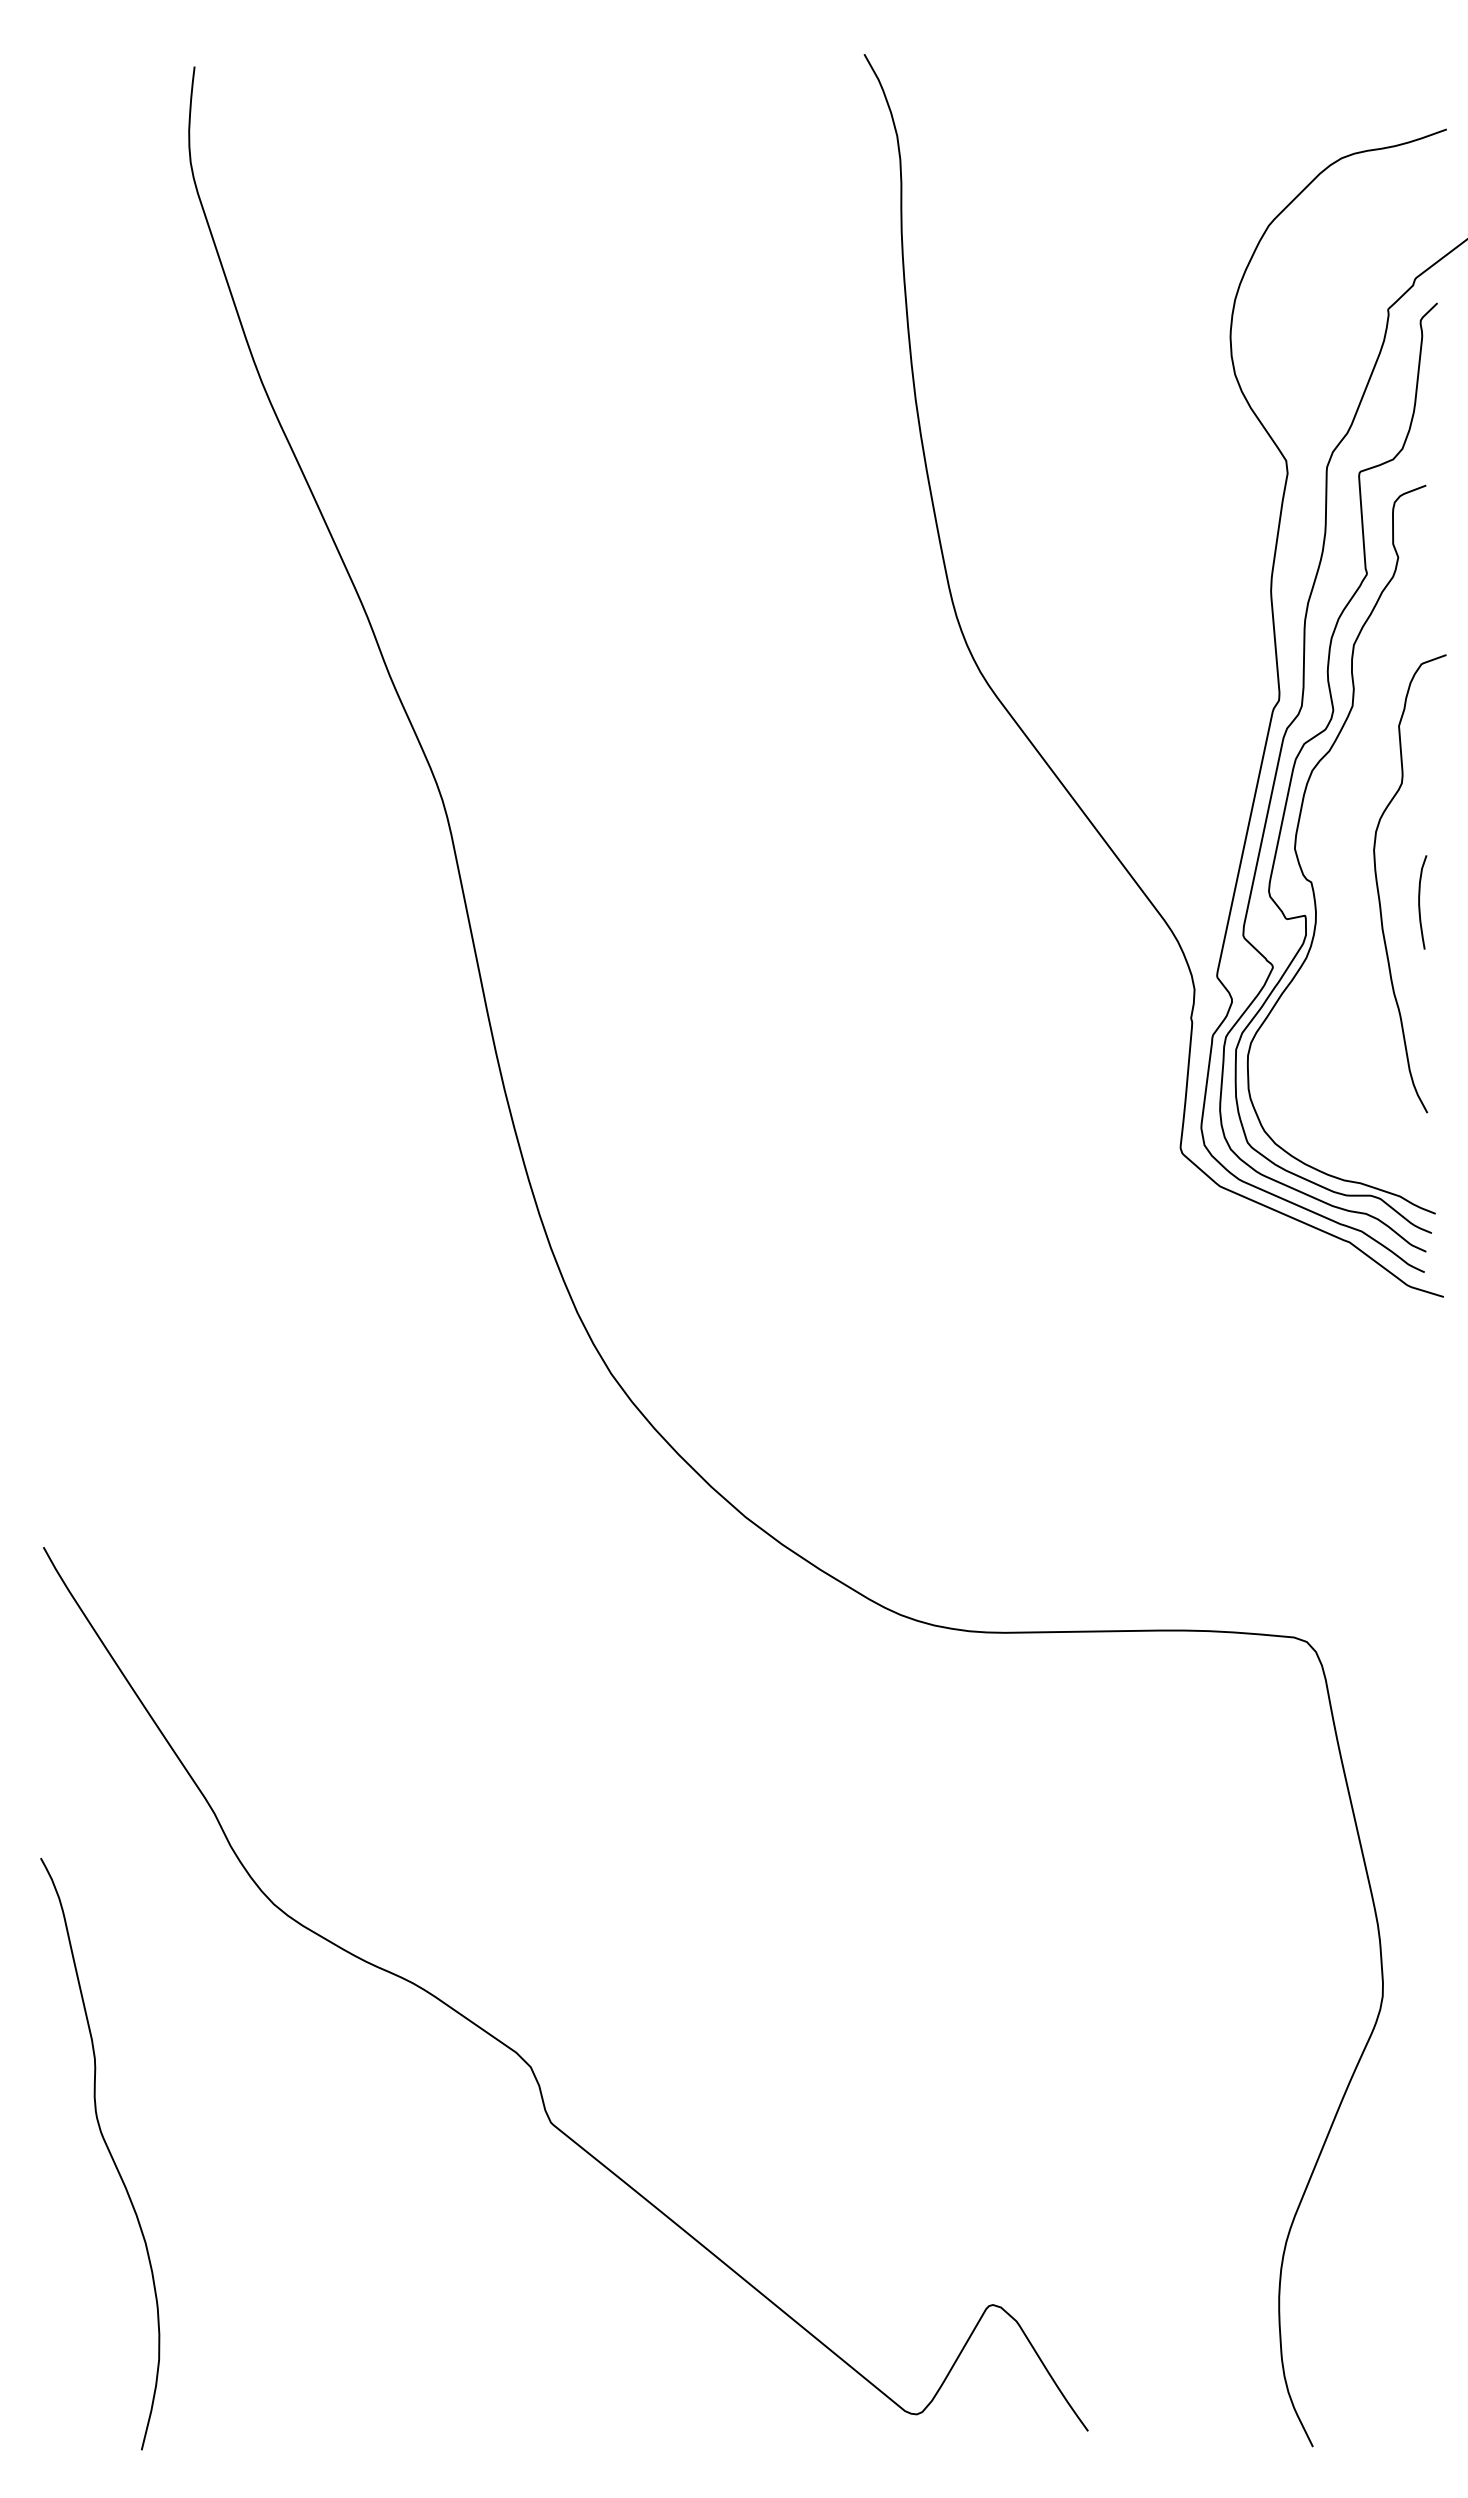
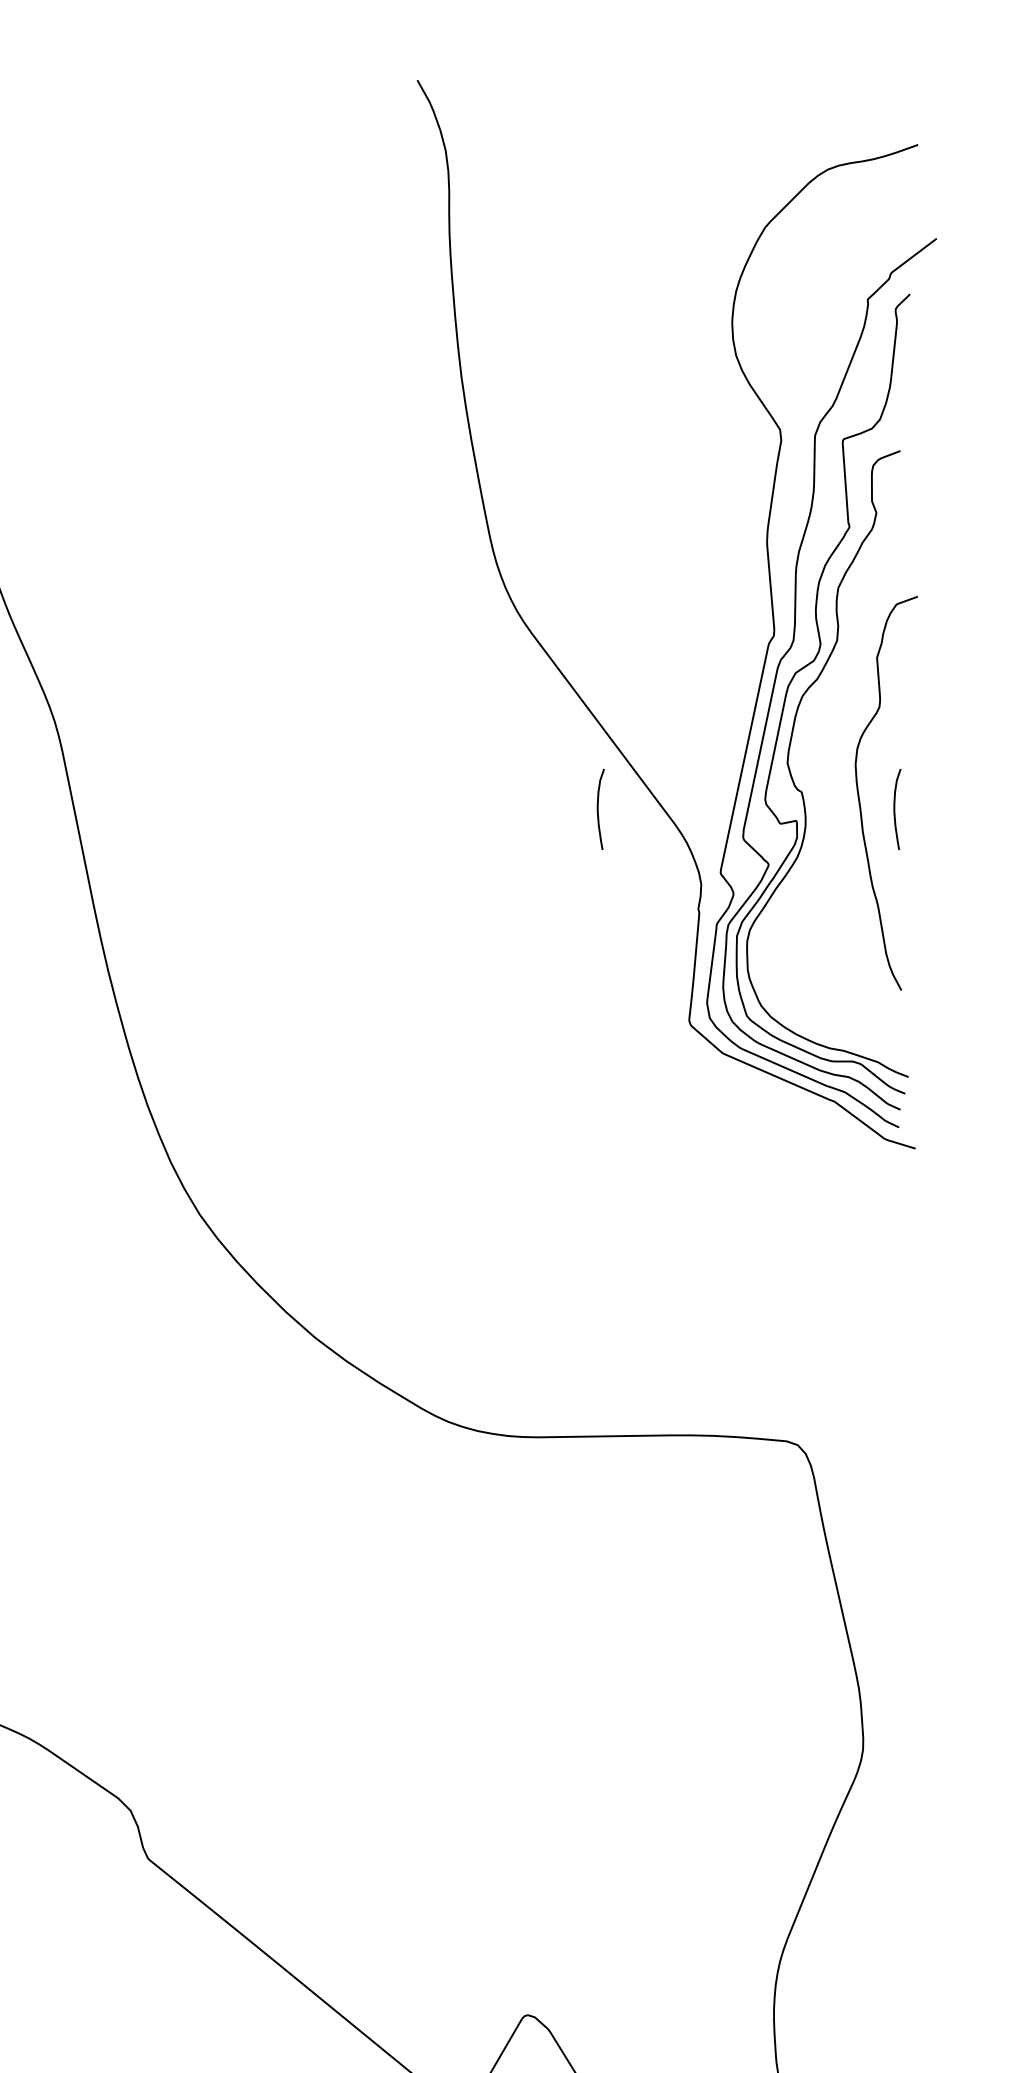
curve: (1074, 902) -> (598, 809), added

